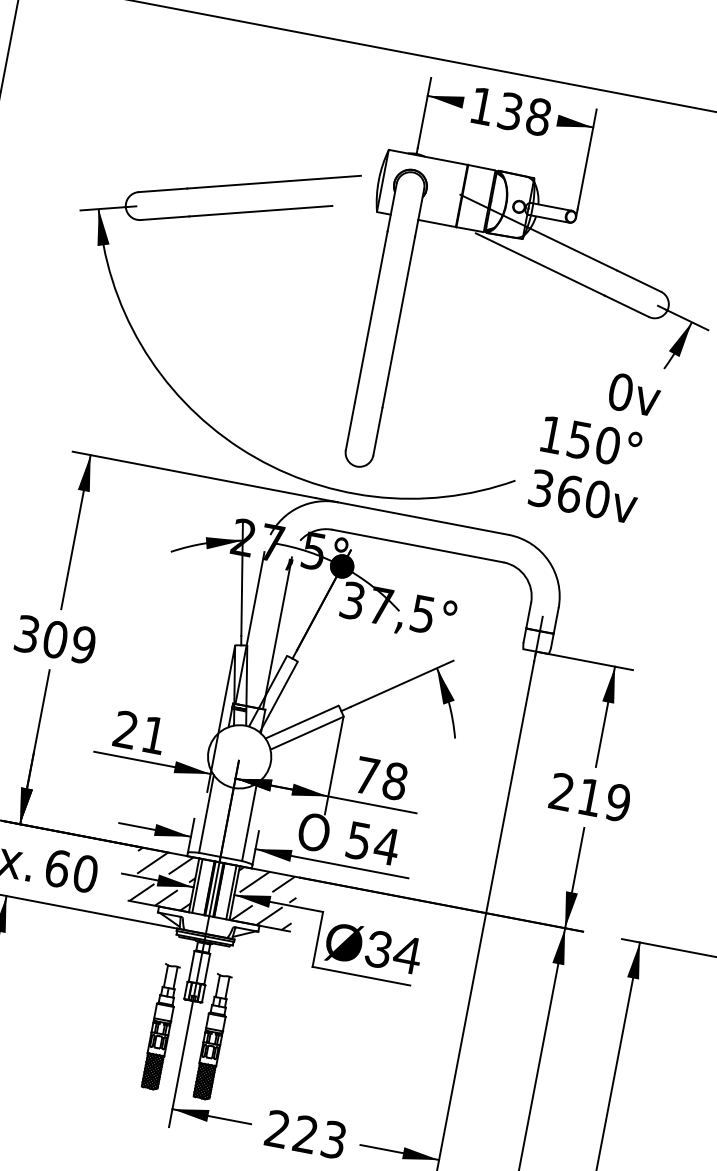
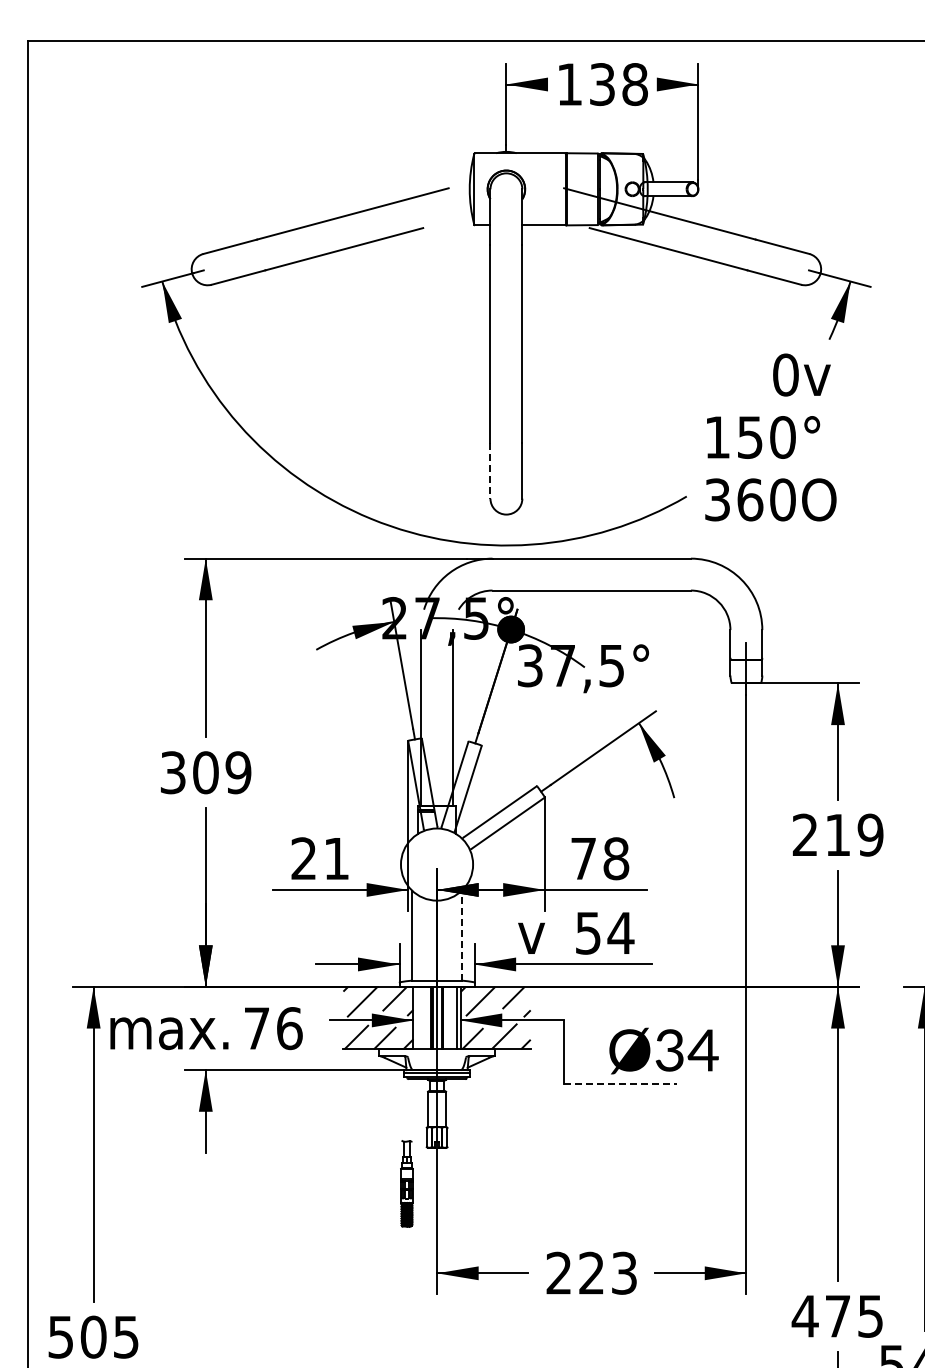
line: (350, 425) -> (490, 470), solid -> dashed
text: (628, 504) -> (818, 499), v -> O
line: (249, 822) -> (462, 935), solid -> dashed
text: (313, 831) -> (535, 932), O -> v
text: (71, 871) -> (273, 1028), 60 -> 76
line: (197, 885) -> (417, 1017), removed
text: (373, 948) -> (663, 1050), moved
line: (361, 976) -> (620, 1084), solid -> dashed
part: (160, 1026) -> (406, 1183), size x0.6
part: (212, 1036) -> (466, 1183), removed

